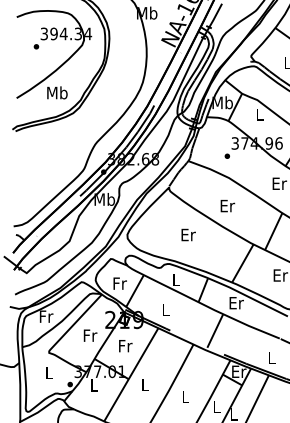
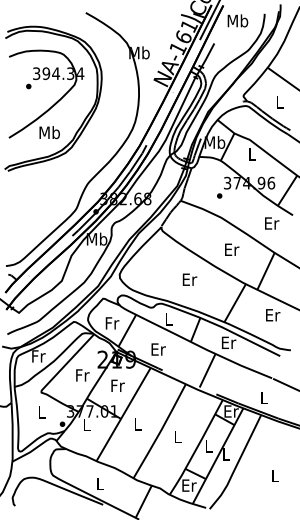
text: (228, 205) -> (232, 249), moved
text: (188, 234) -> (189, 279), moved
text: (166, 309) -> (158, 349), L -> Er

